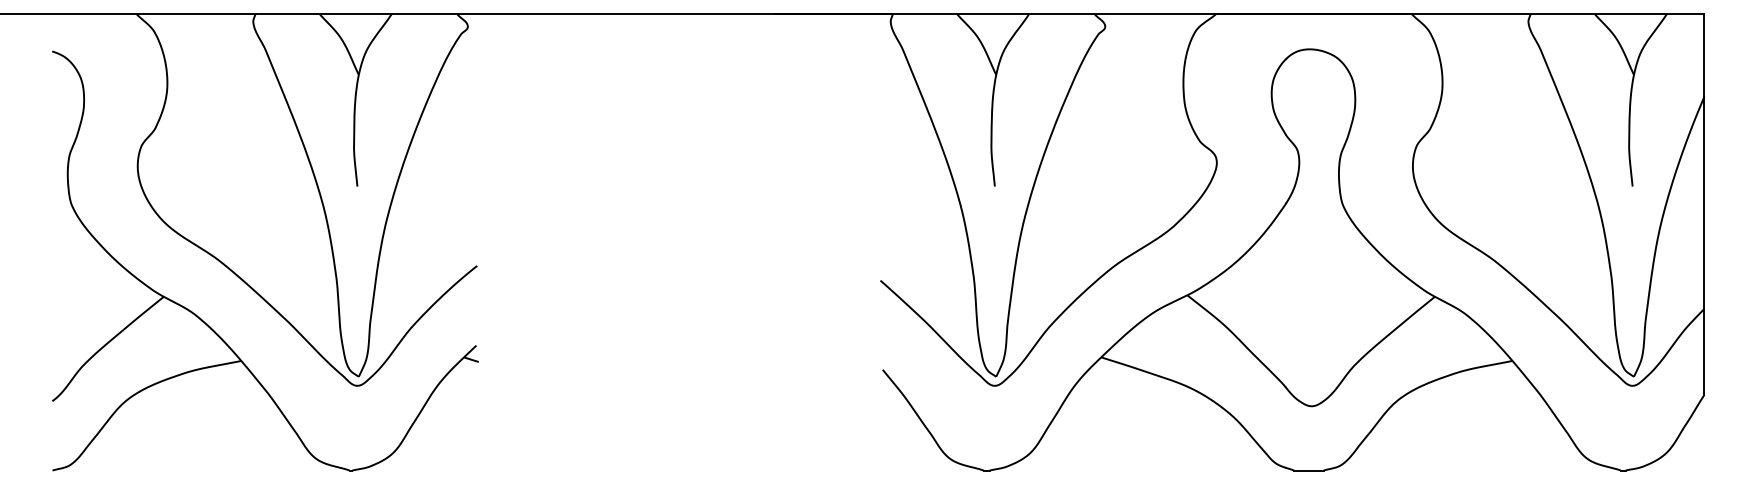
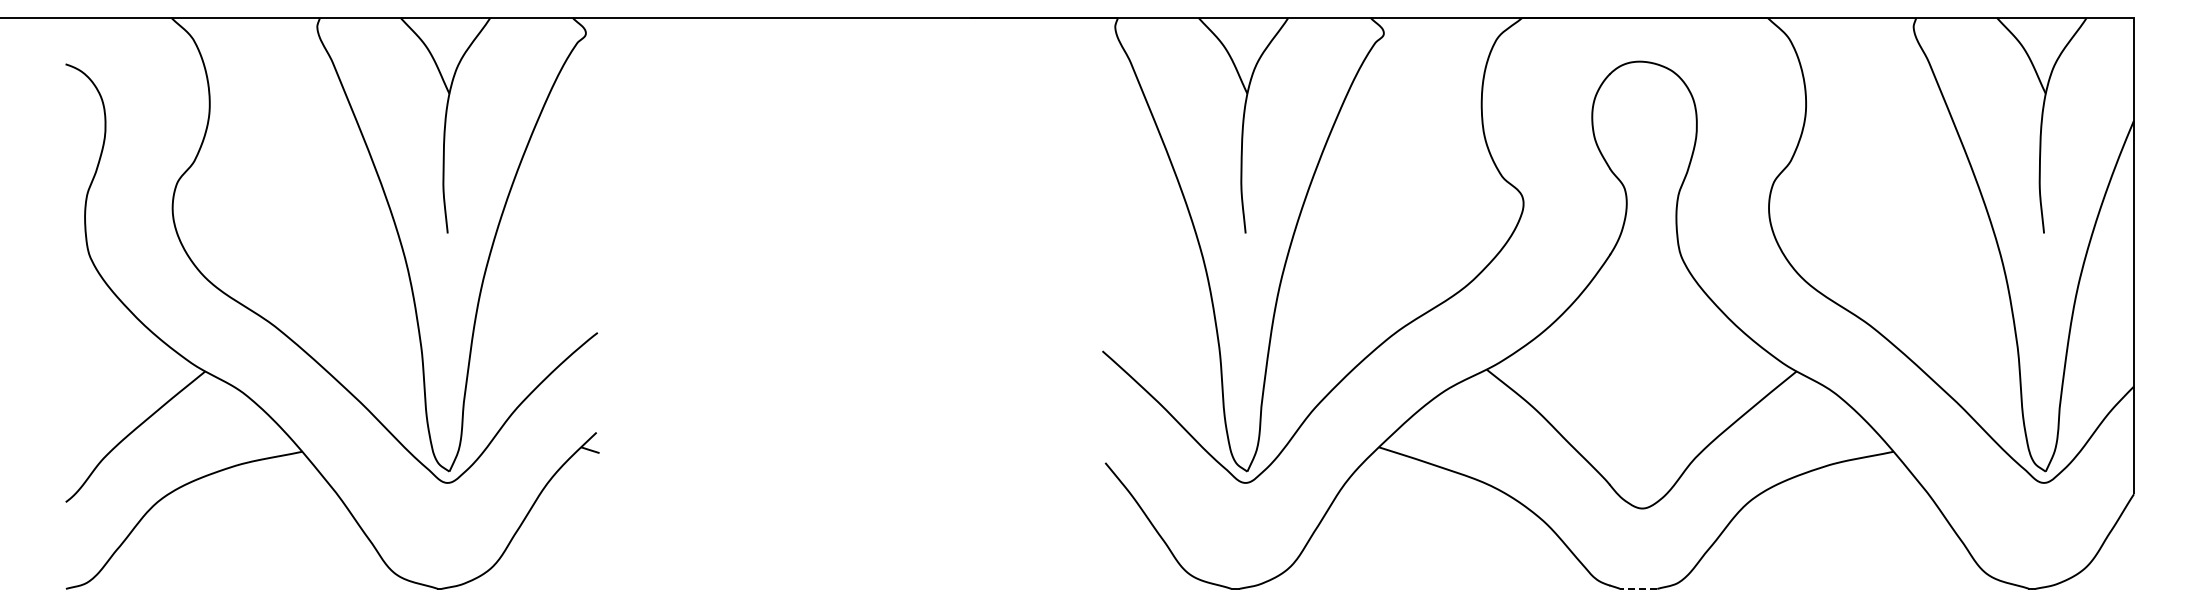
line: (1308, 470) -> (1638, 588), solid -> dashed

